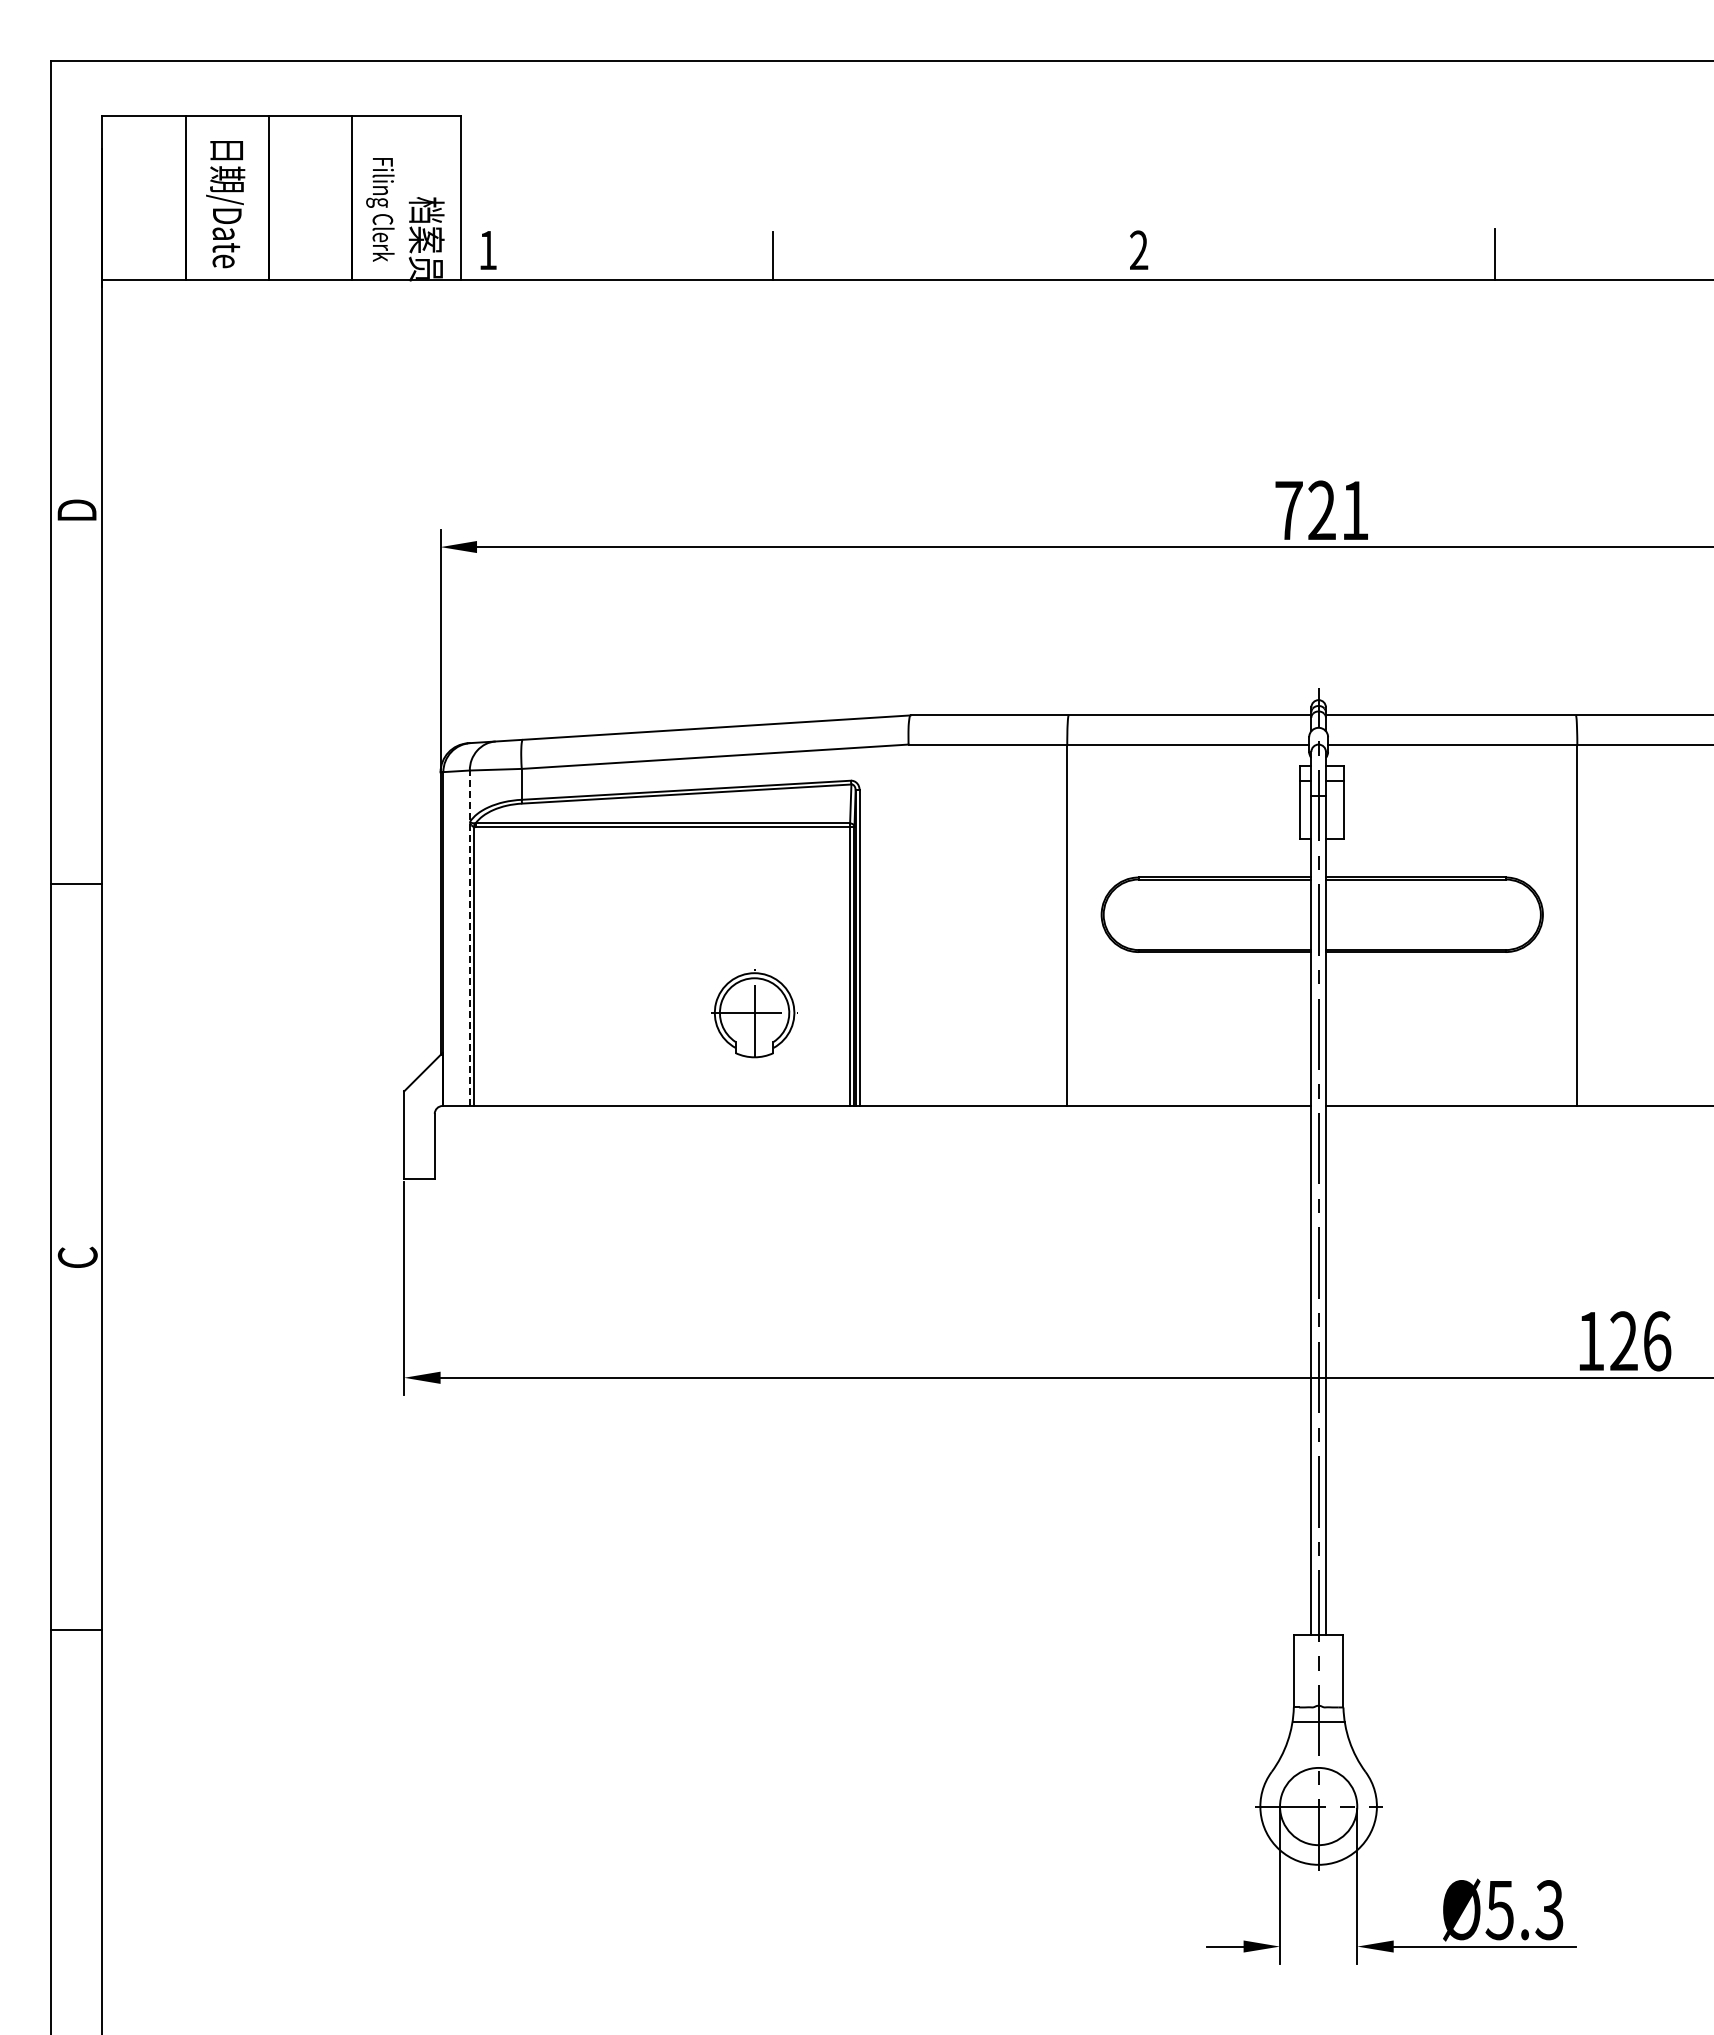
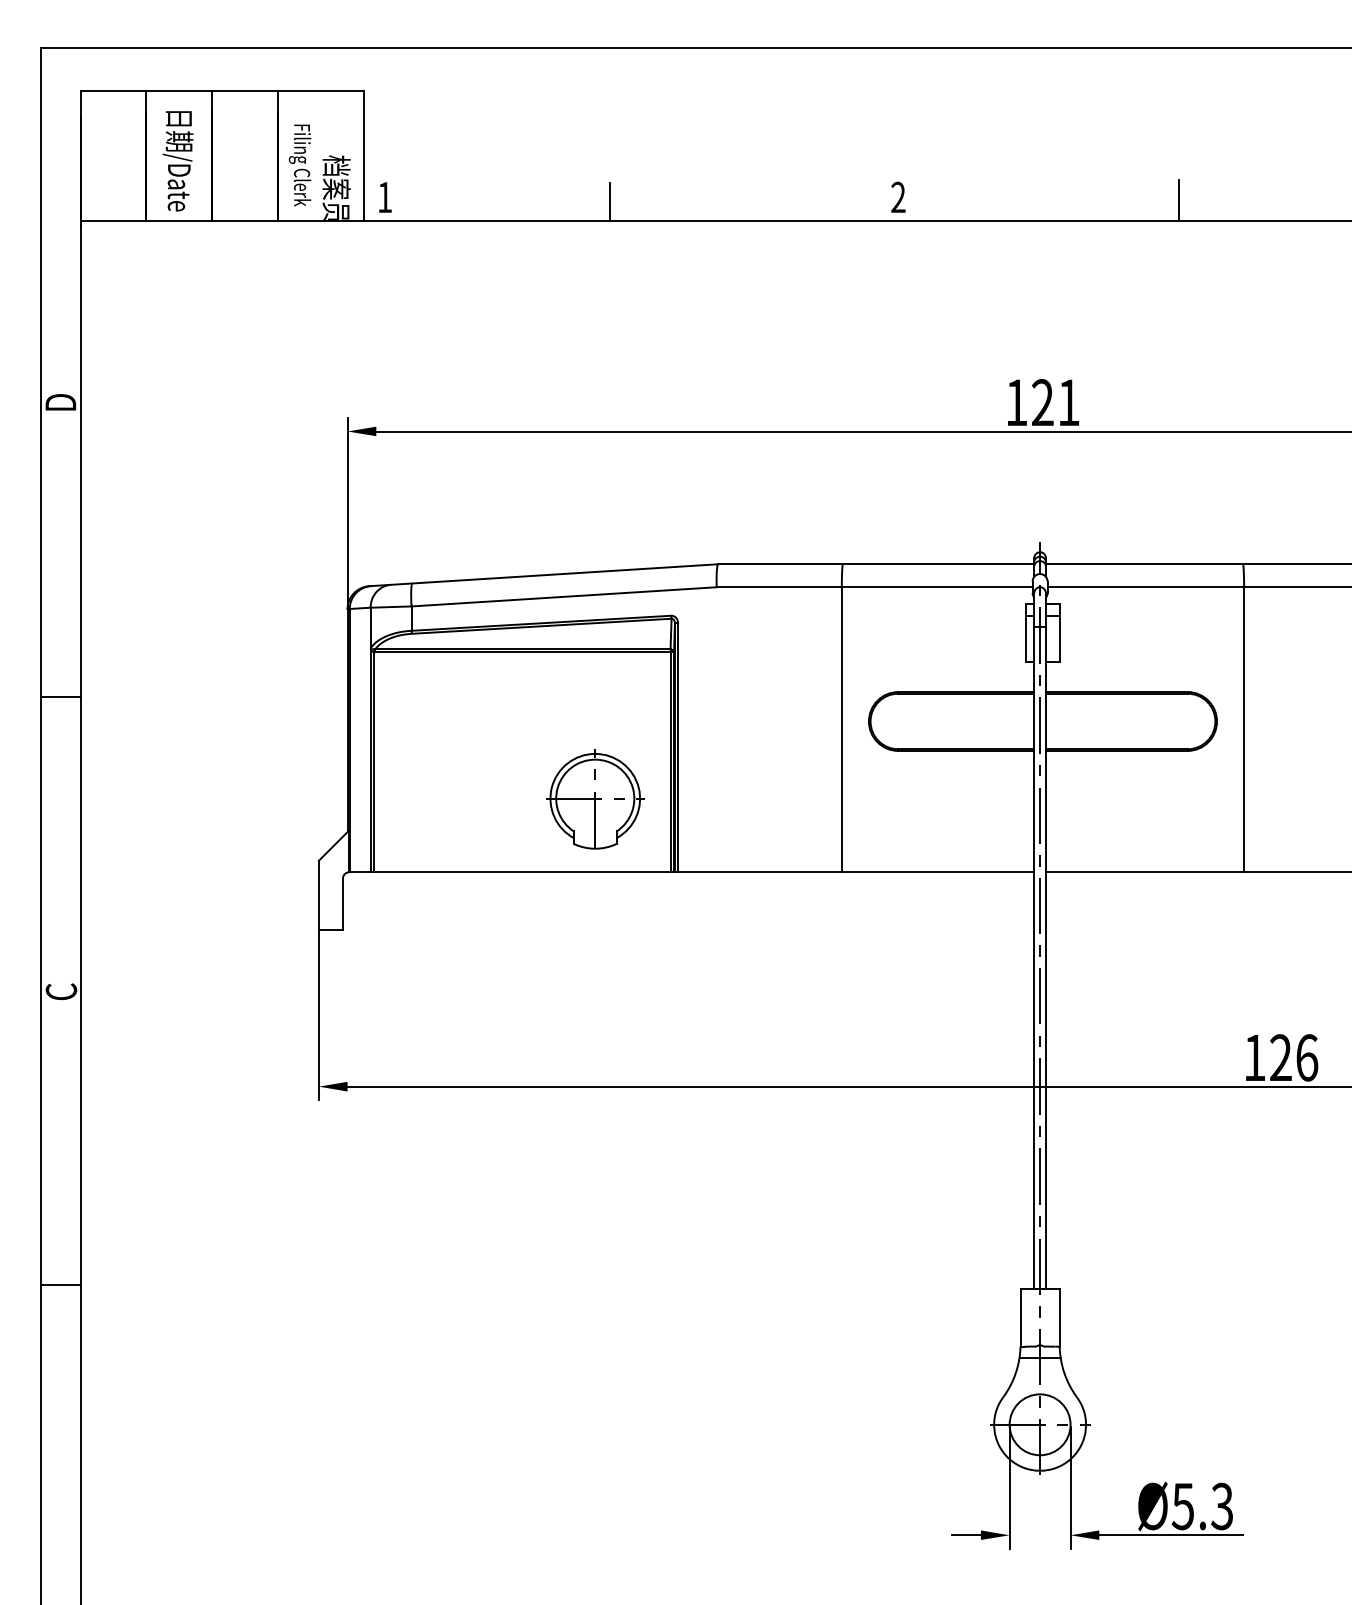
text: (1288, 510) -> (1016, 402), 721 -> 121
line: (469, 938) -> (370, 740), dashed -> solid
part: (754, 1013) -> (595, 799), size x1.43

